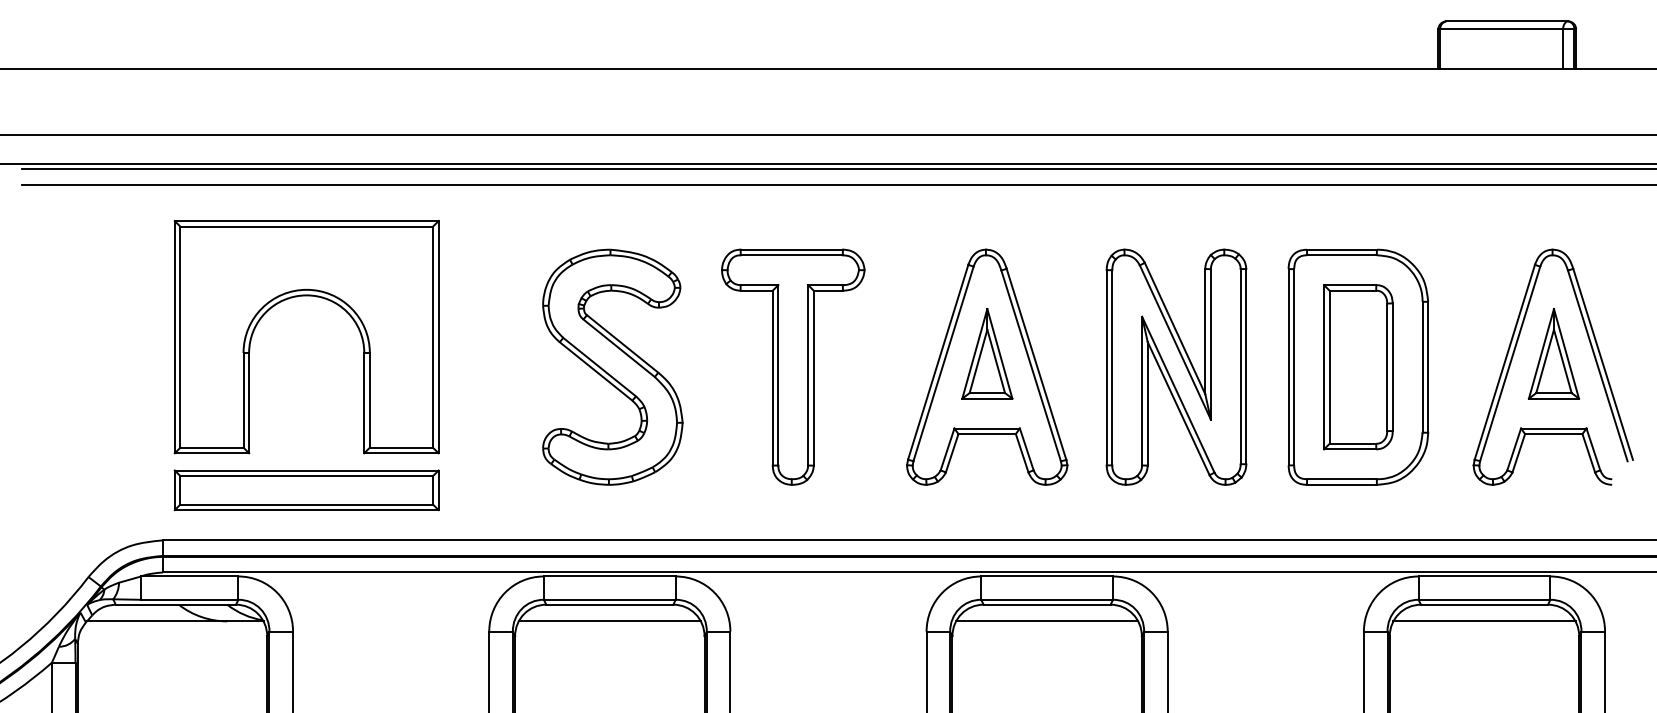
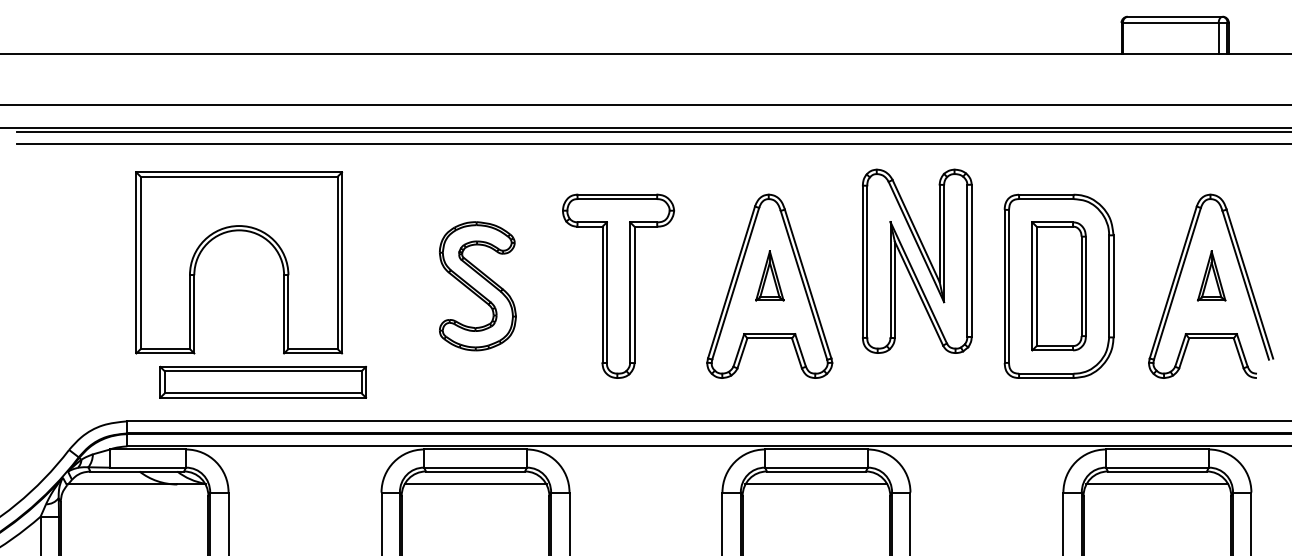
part: (986, 353) -> (769, 275), size x0.7
part: (1553, 353) -> (1211, 275), size x0.7
part: (612, 366) -> (477, 285), size x0.7
part: (1176, 366) -> (917, 260), moved
part: (307, 489) -> (263, 381), moved

